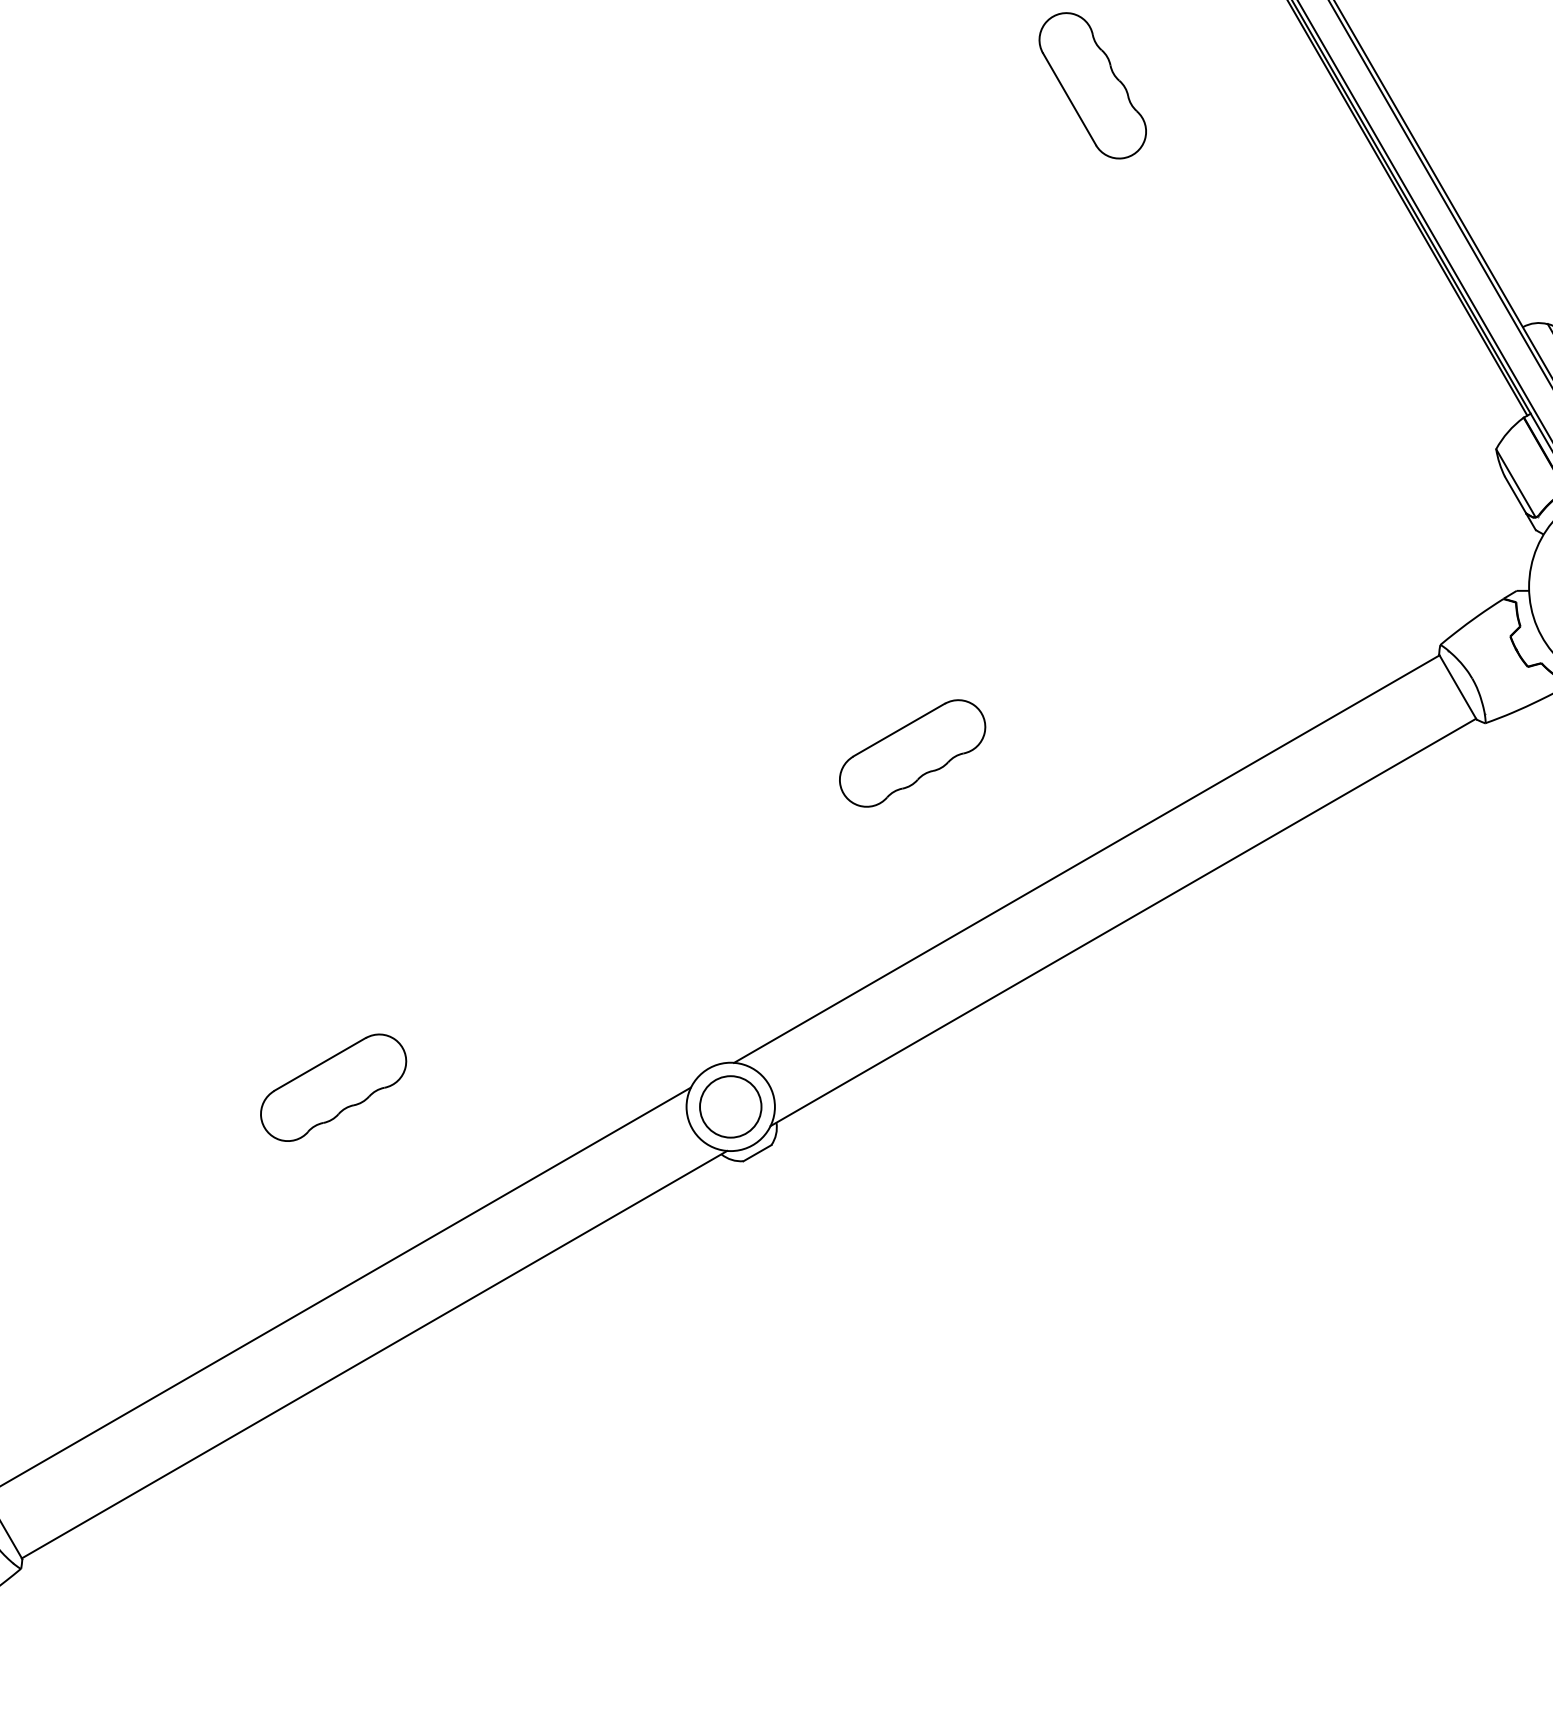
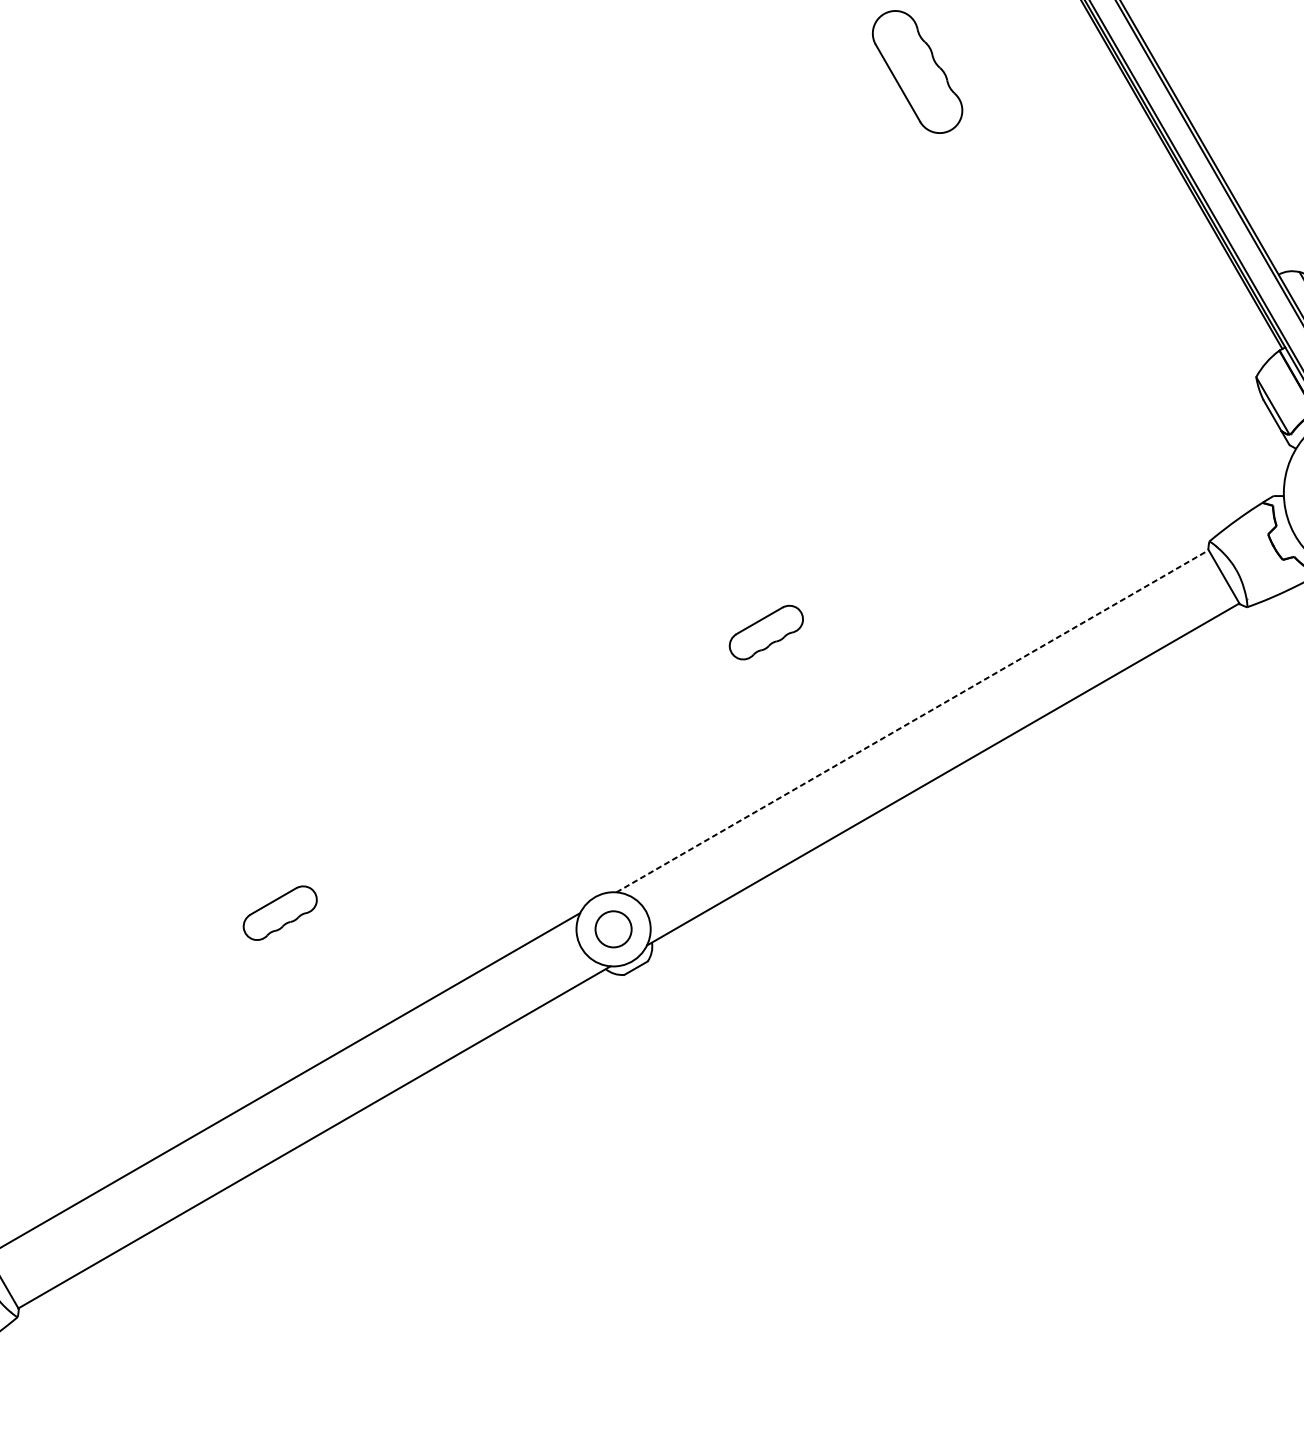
part: (912, 753) -> (766, 632), size x0.6
line: (1087, 858) -> (913, 720), solid -> dashed
part: (333, 1087) -> (280, 913), size x0.6
circle: (730, 1106) -> (613, 929), size x0.7

